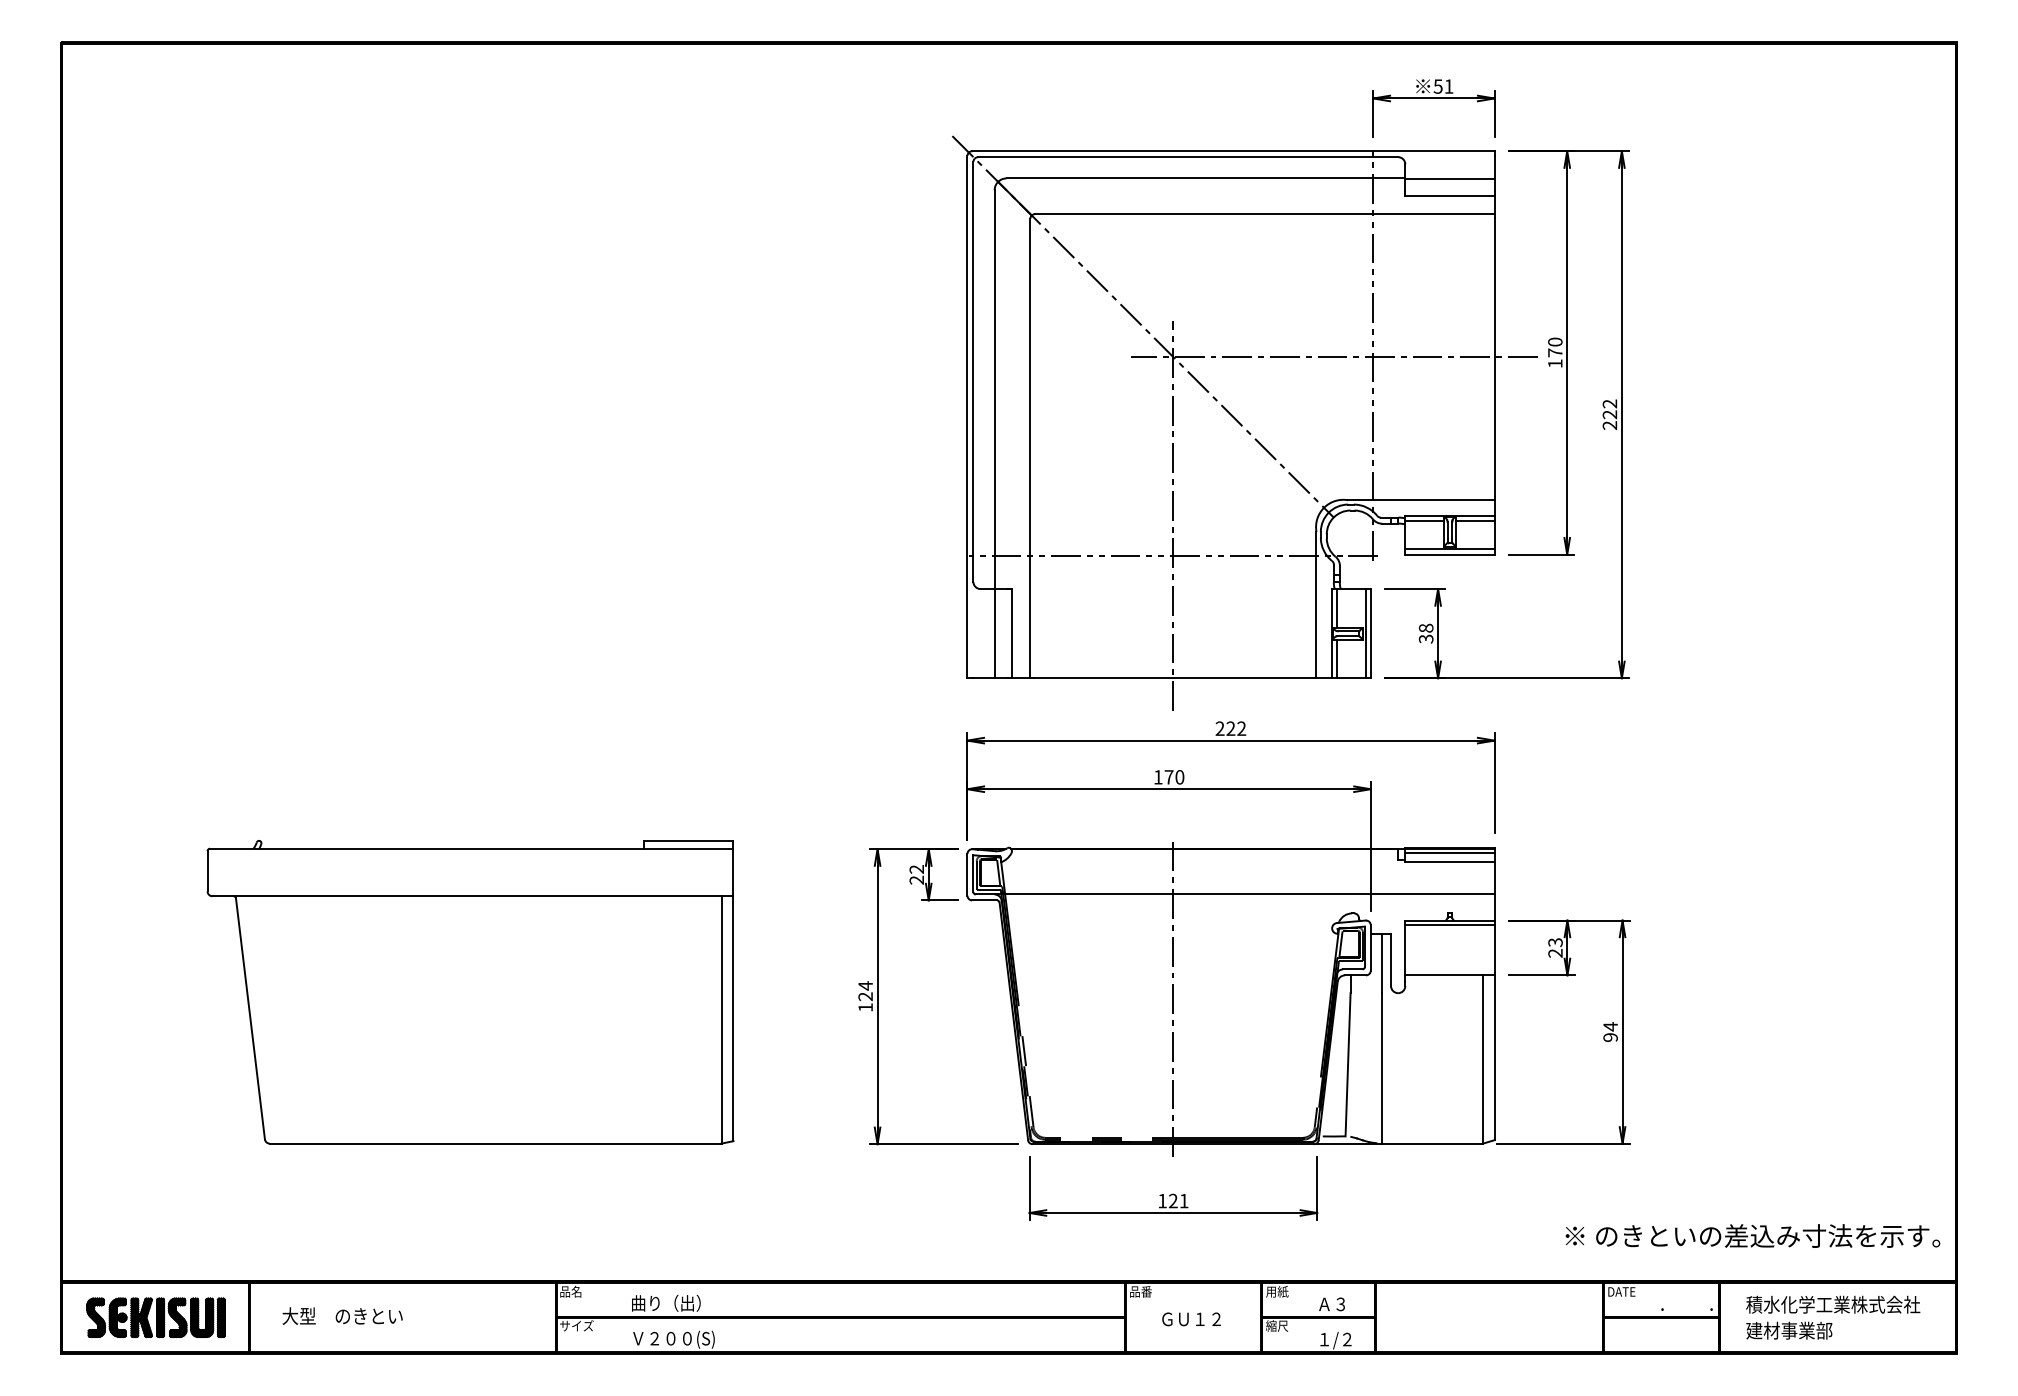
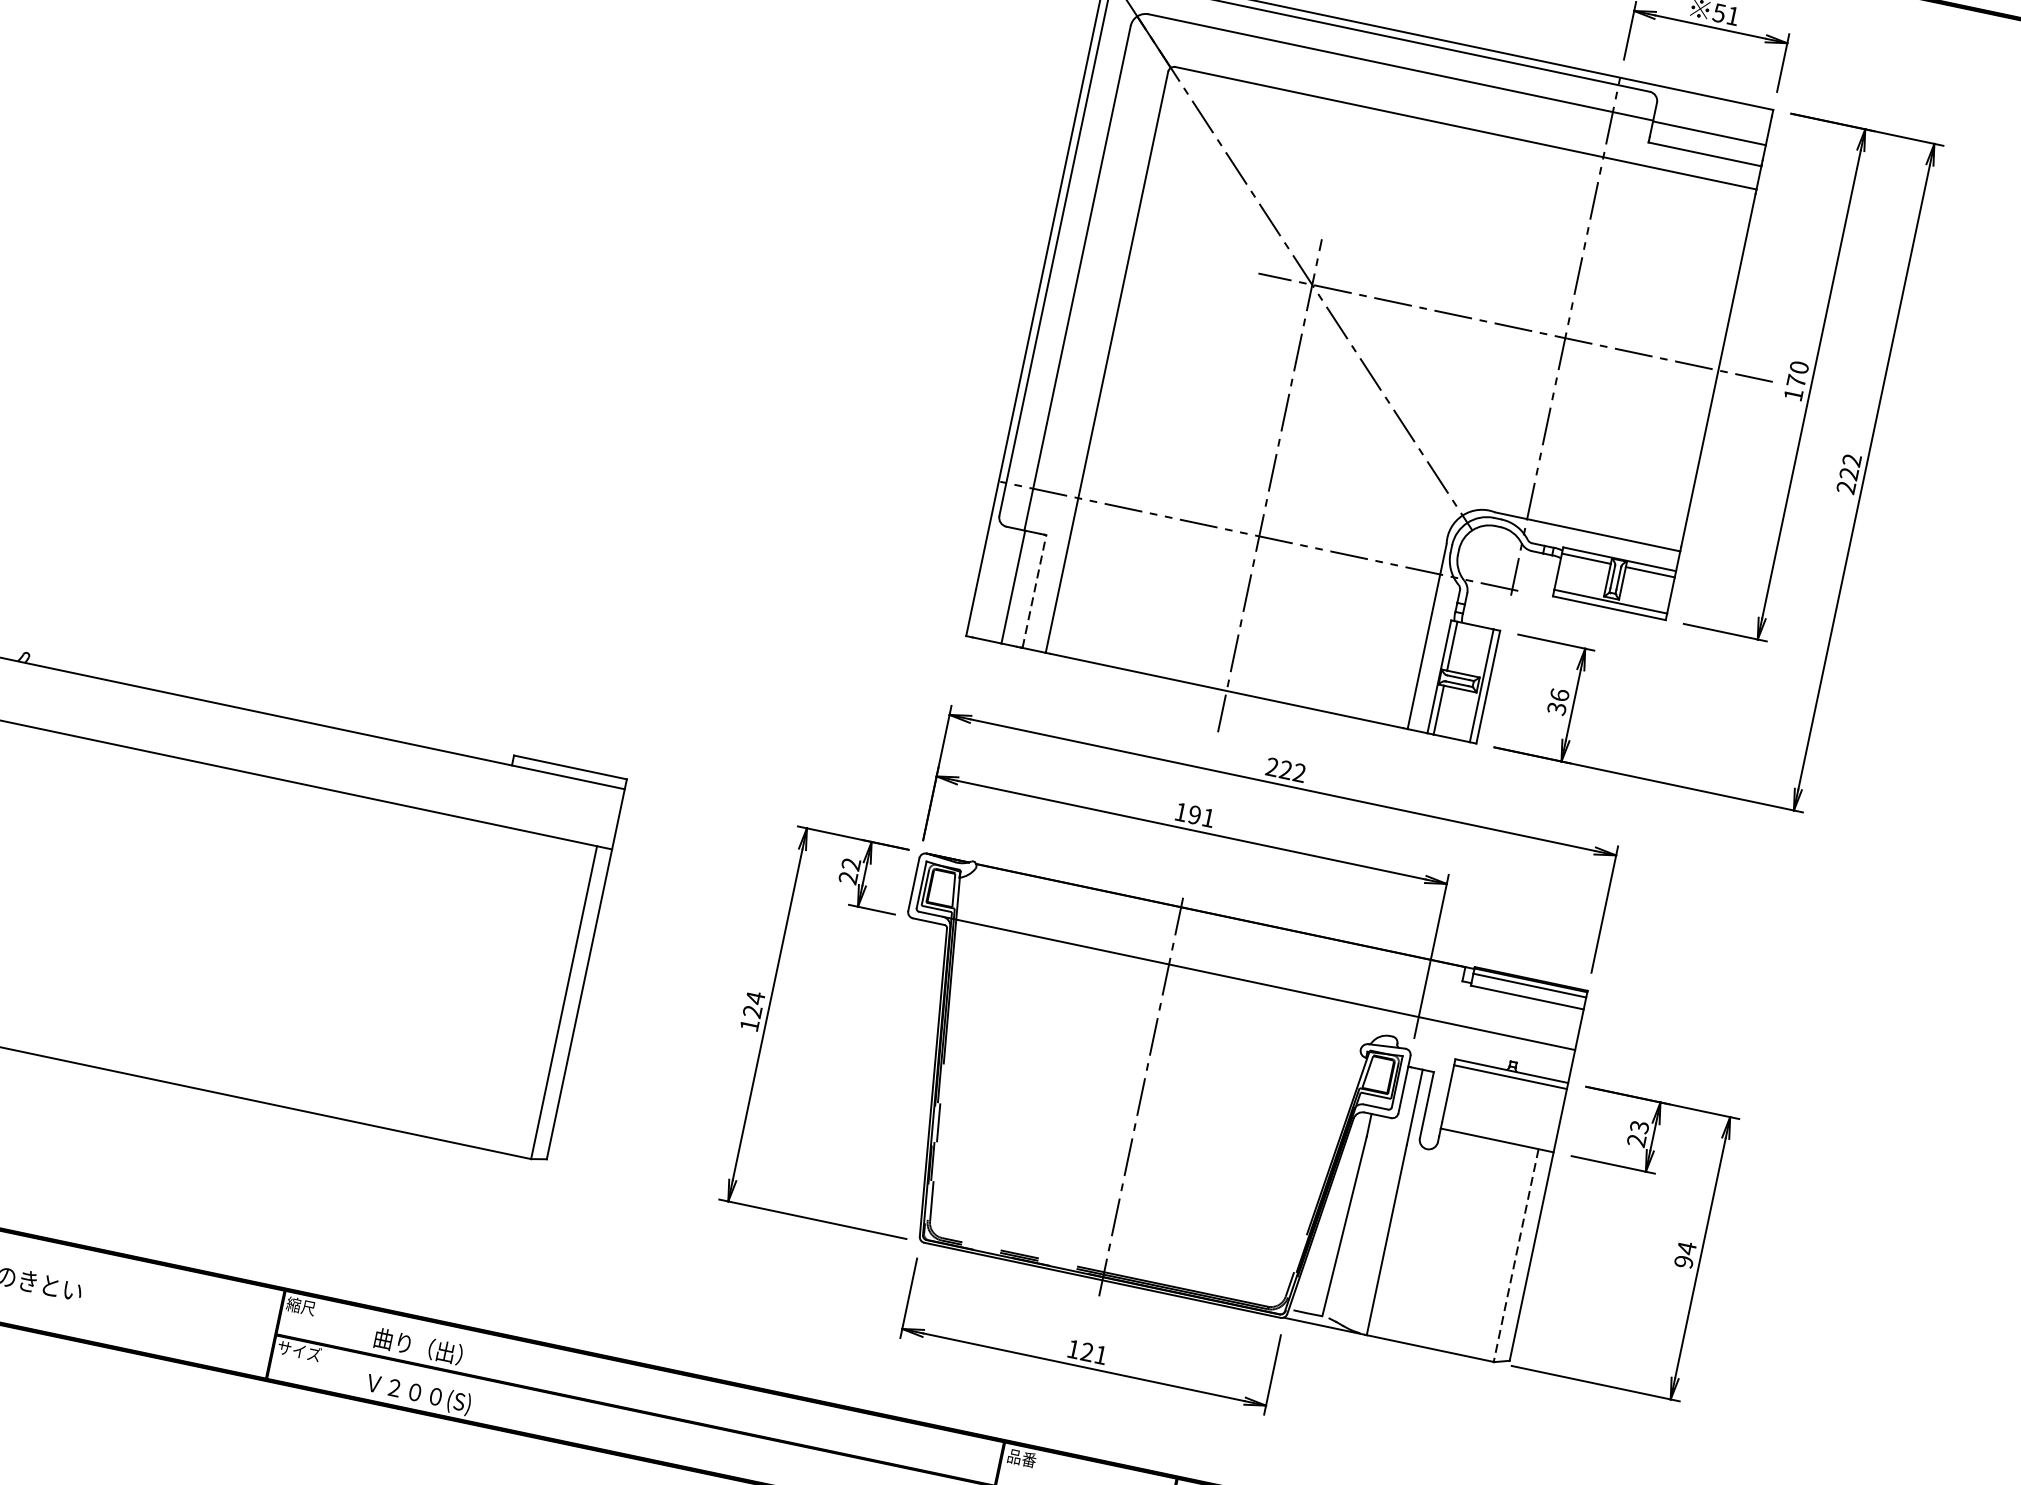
text: (1426, 627) -> (1560, 694), 38 -> 36
line: (1012, 633) -> (1035, 591), solid -> dashed
text: (1174, 777) -> (1201, 816), 170 -> 191
line: (1482, 1059) -> (1516, 1255), solid -> dashed
text: (570, 1291) -> (300, 1305), 品名 -> 縮尺

